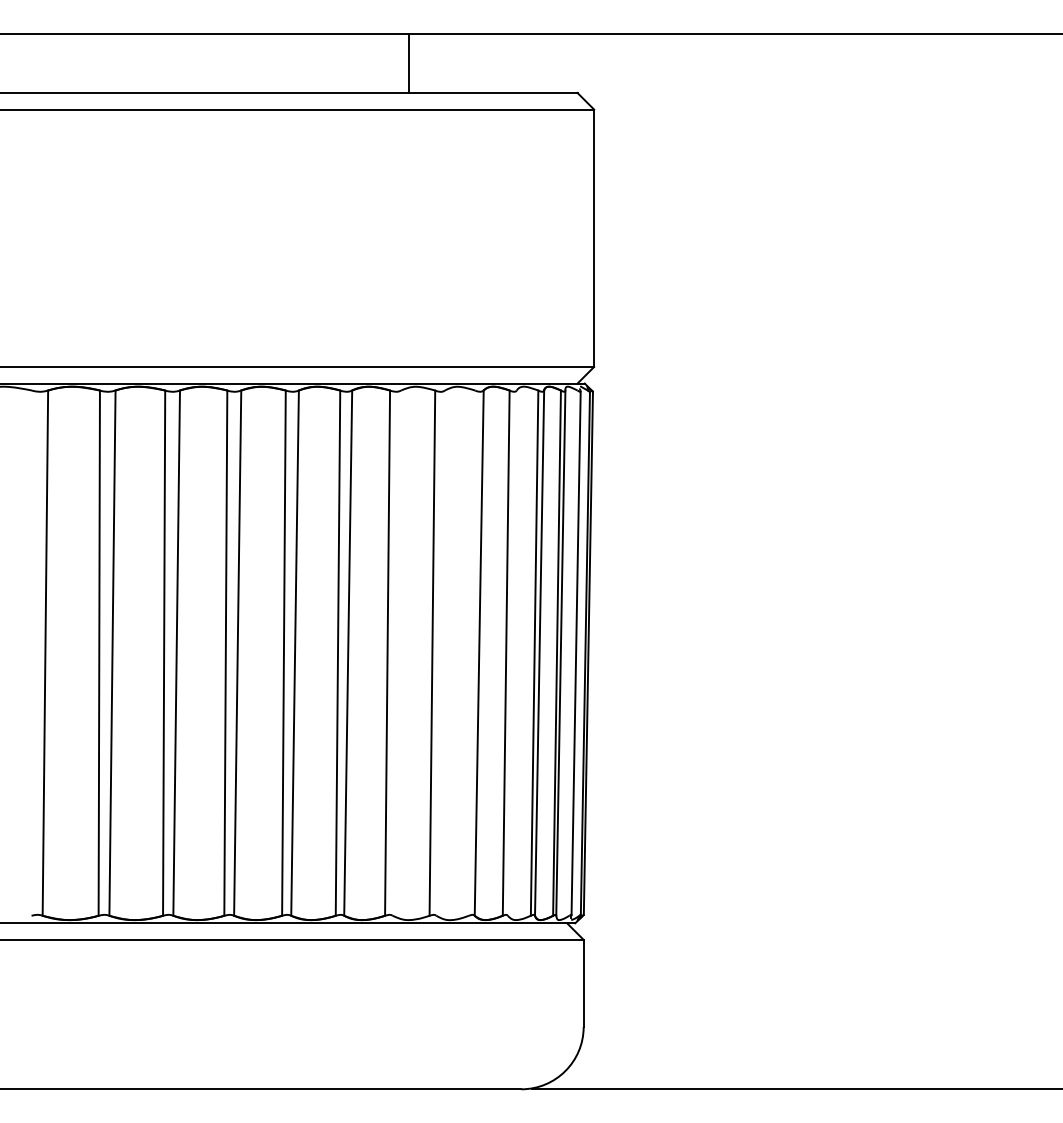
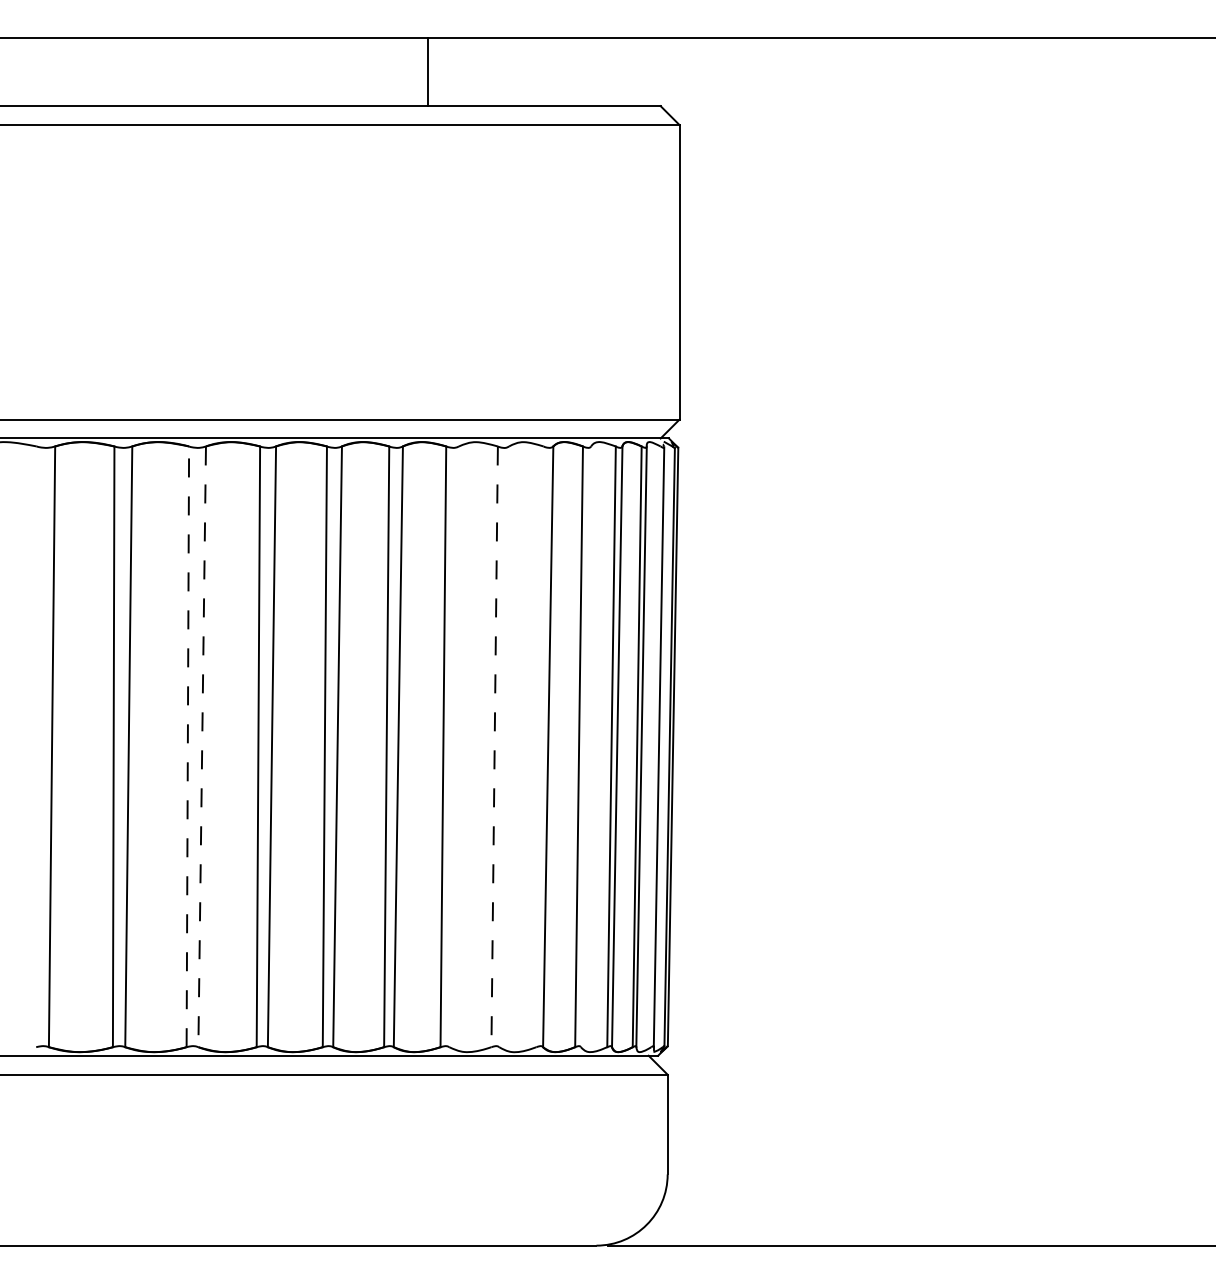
line: (409, 62) -> (428, 71), moved
line: (164, 653) -> (188, 747), solid -> dashed
line: (176, 653) -> (201, 747), solid -> dashed
line: (432, 653) -> (494, 747), solid -> dashed

